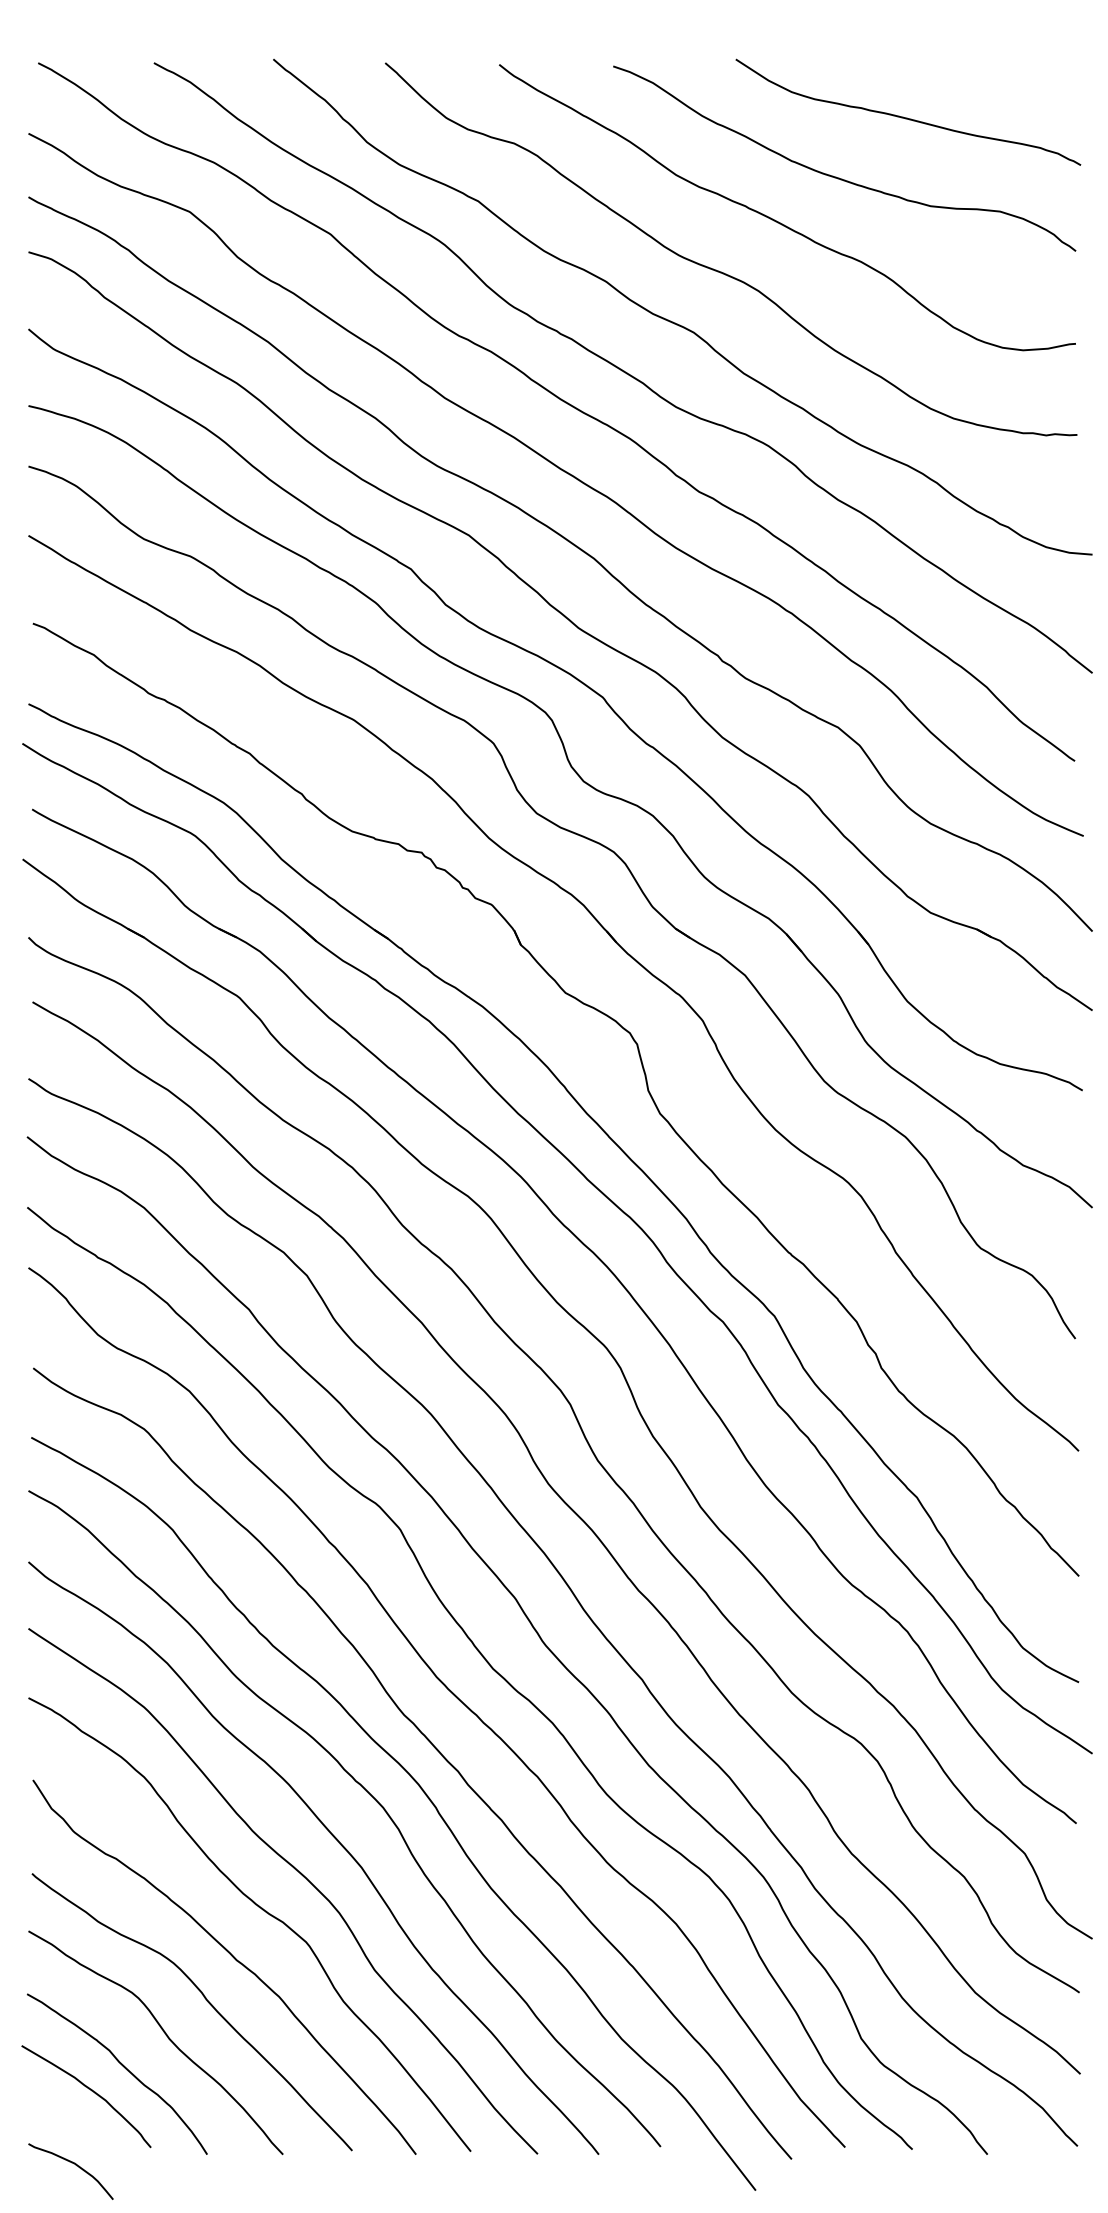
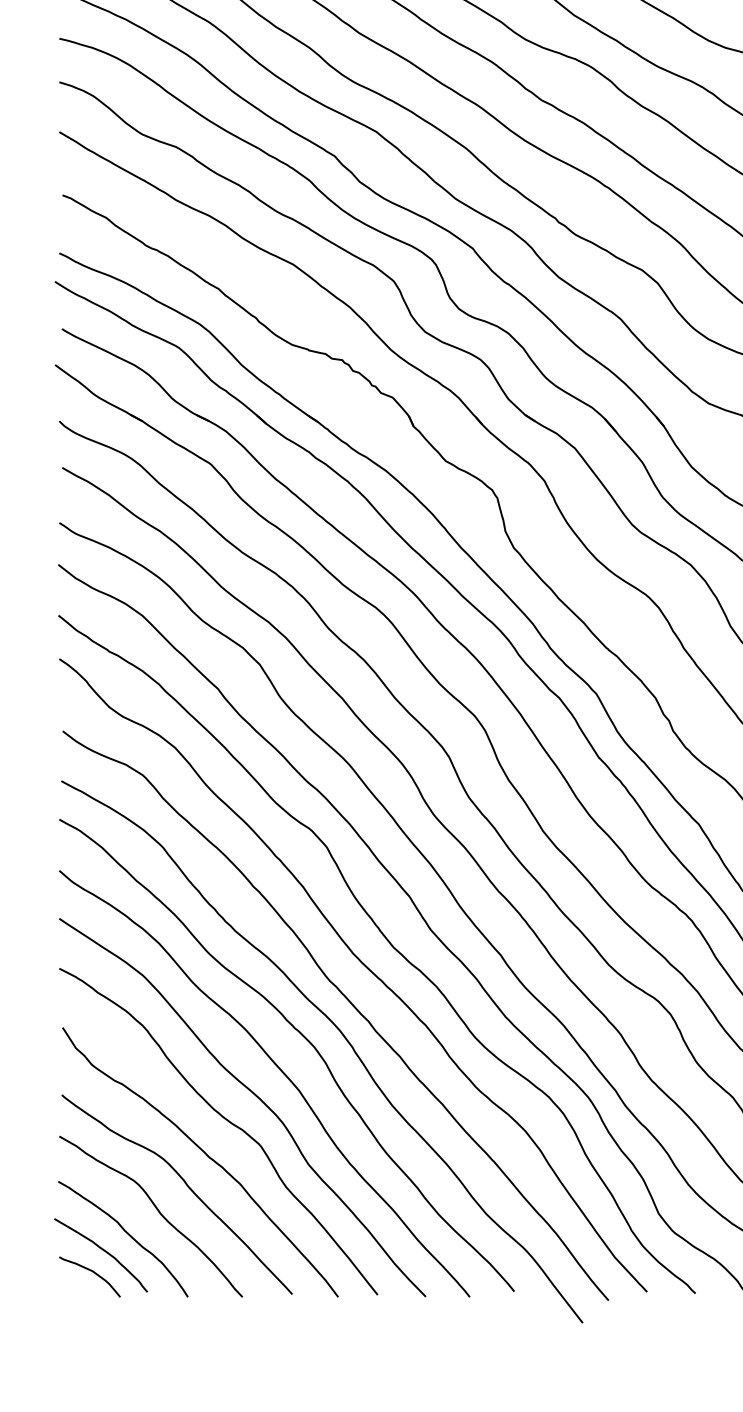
curve: (75, 2165) -> (93, 1272), moved

